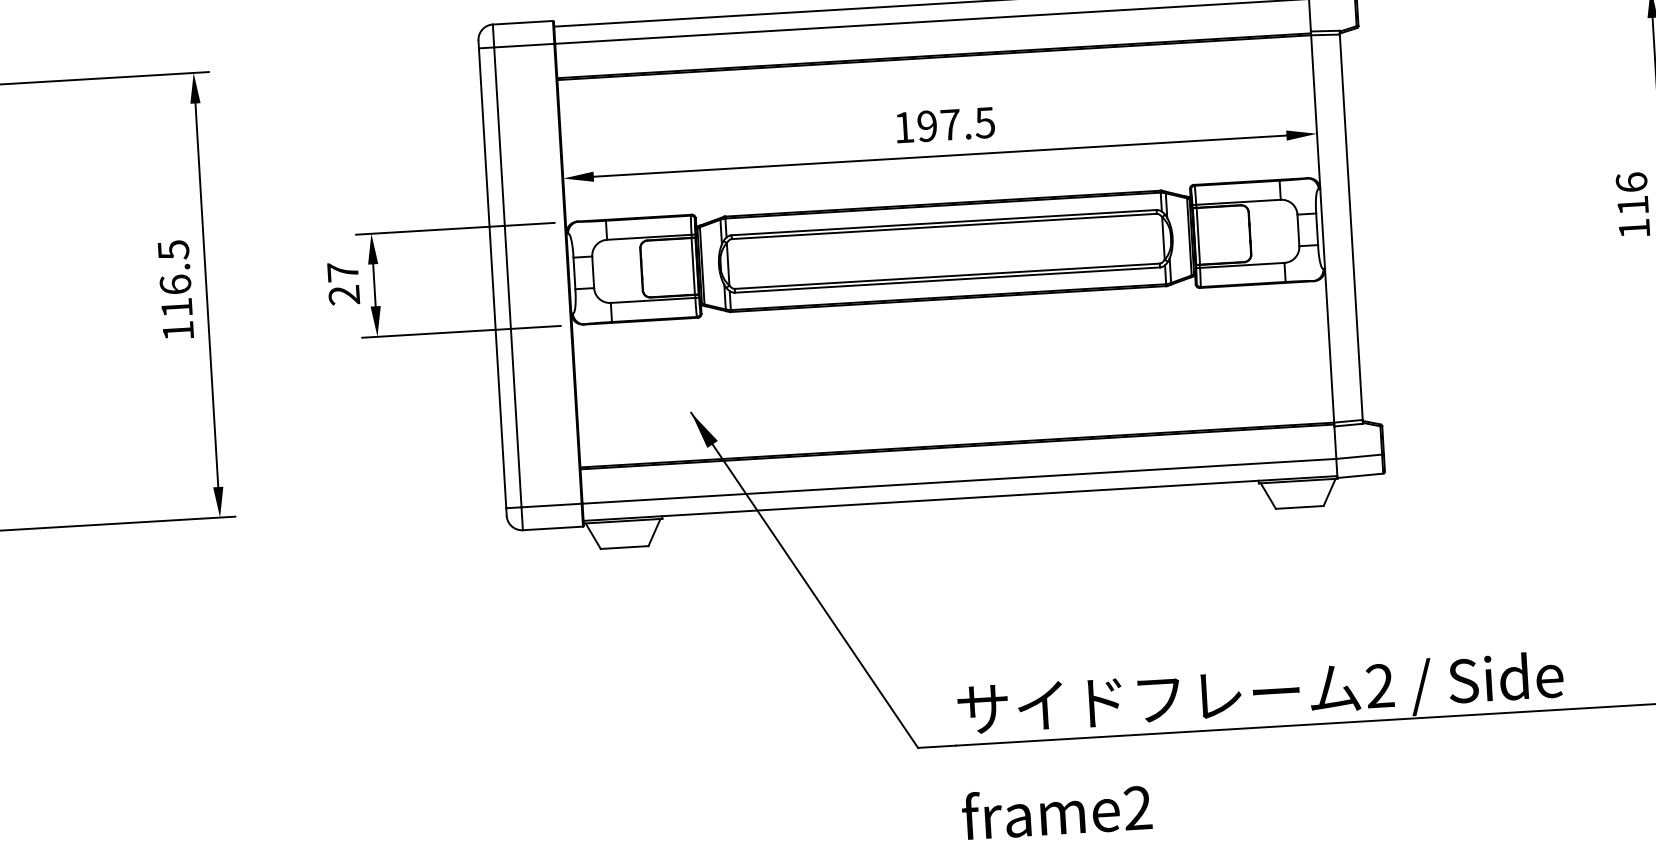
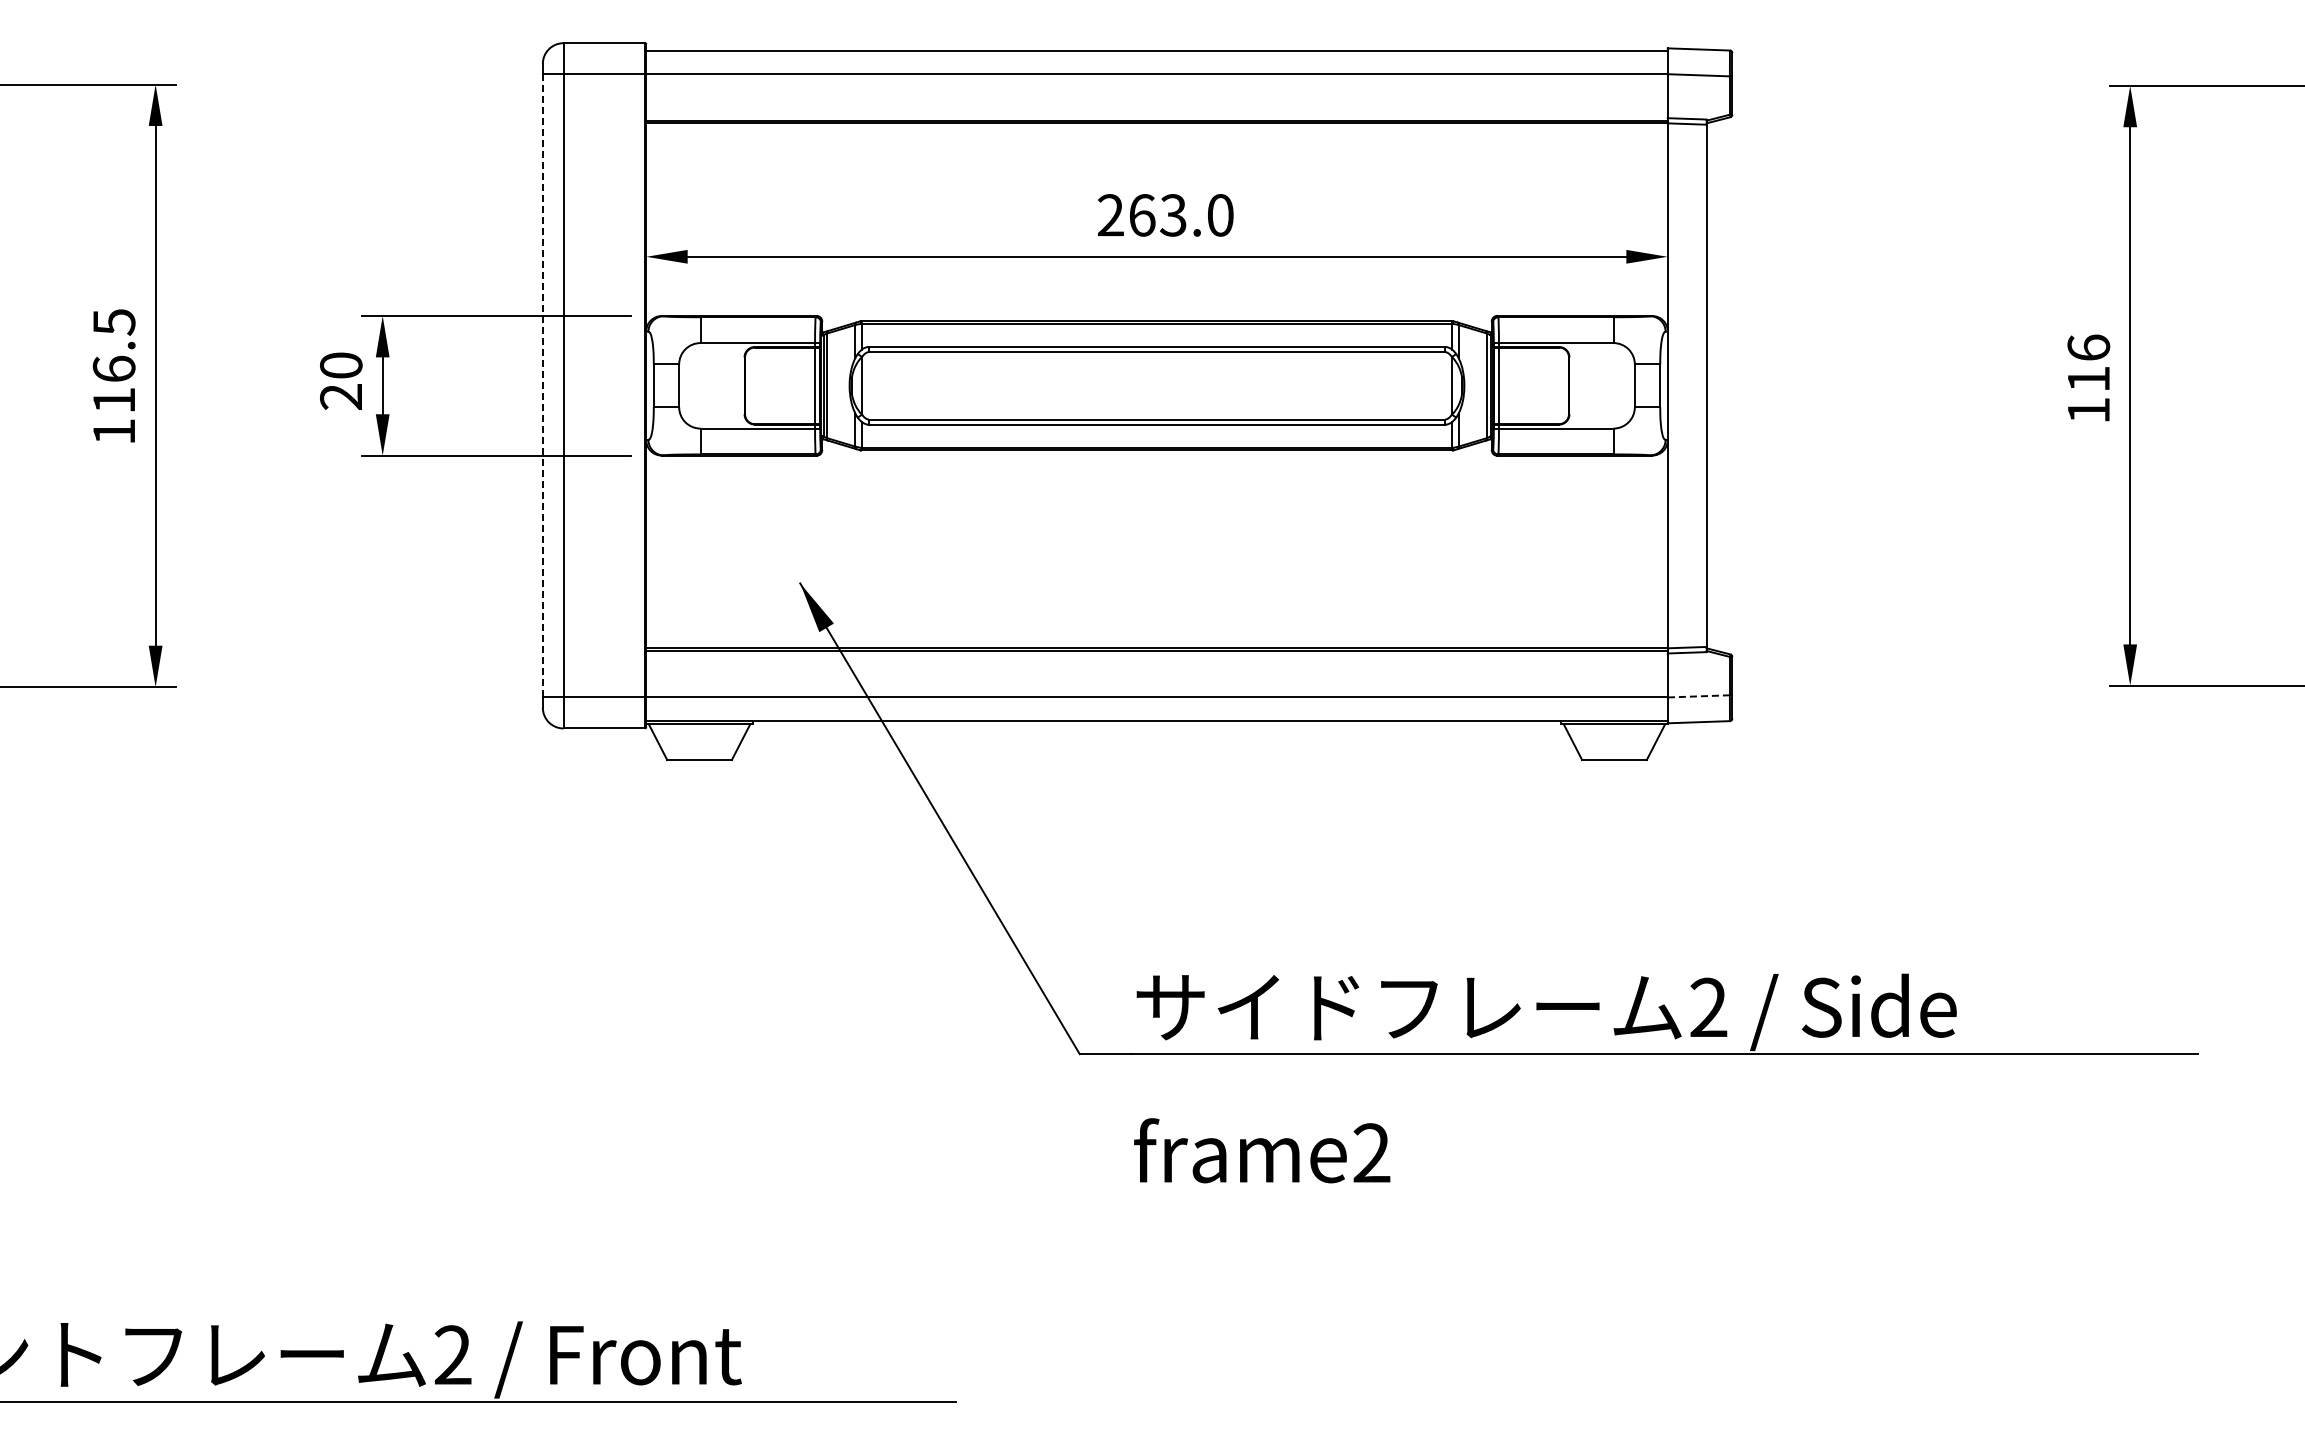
text: (944, 125) -> (1165, 215), 197.5 -> 263.0
text: (343, 272) -> (341, 365), 27 -> 20
line: (492, 278) -> (542, 385), solid -> dashed
line: (1358, 456) -> (1698, 696), solid -> dashed

